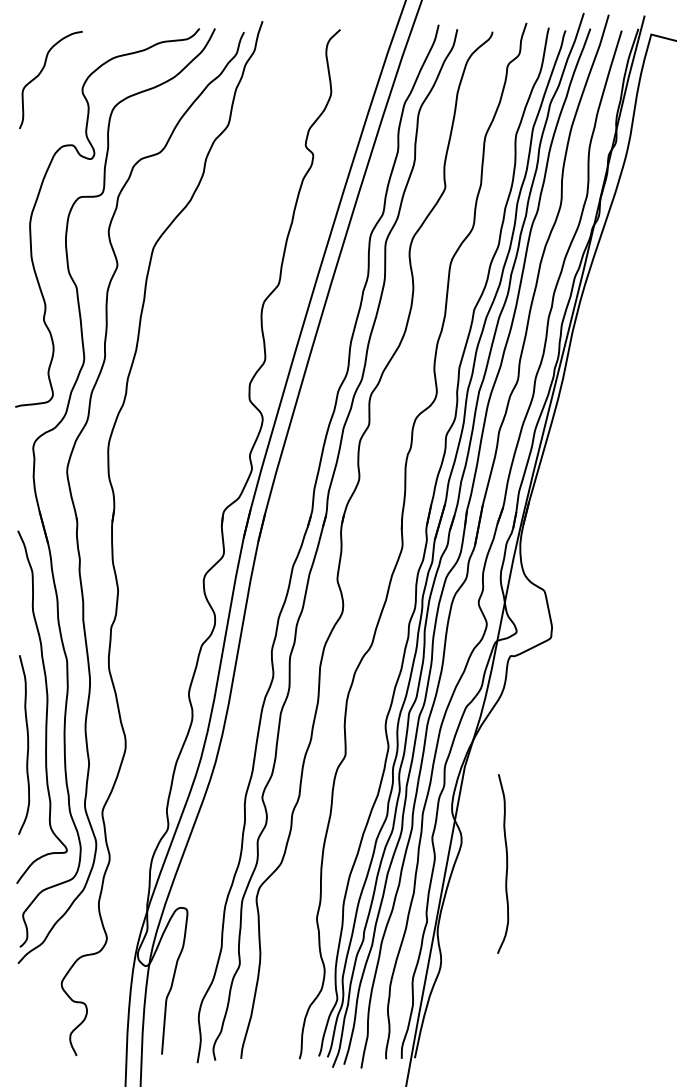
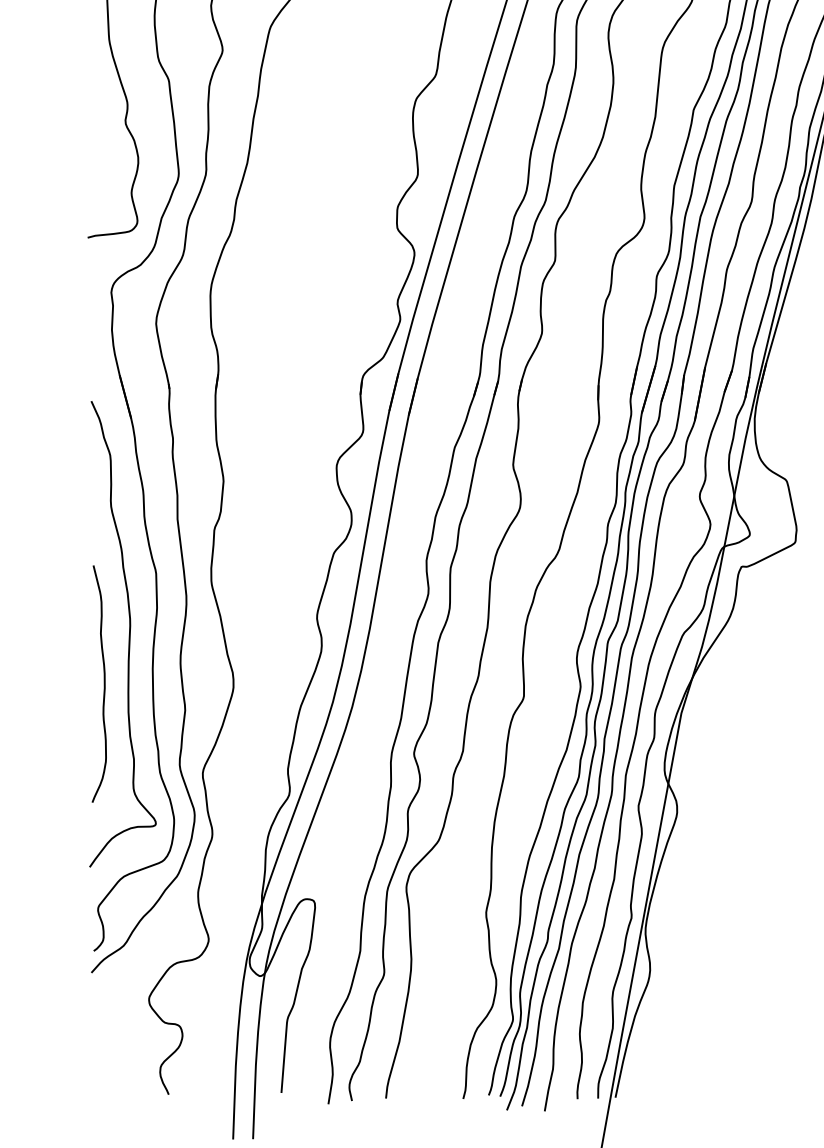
curve: (506, 863) -> (736, 840), removed

